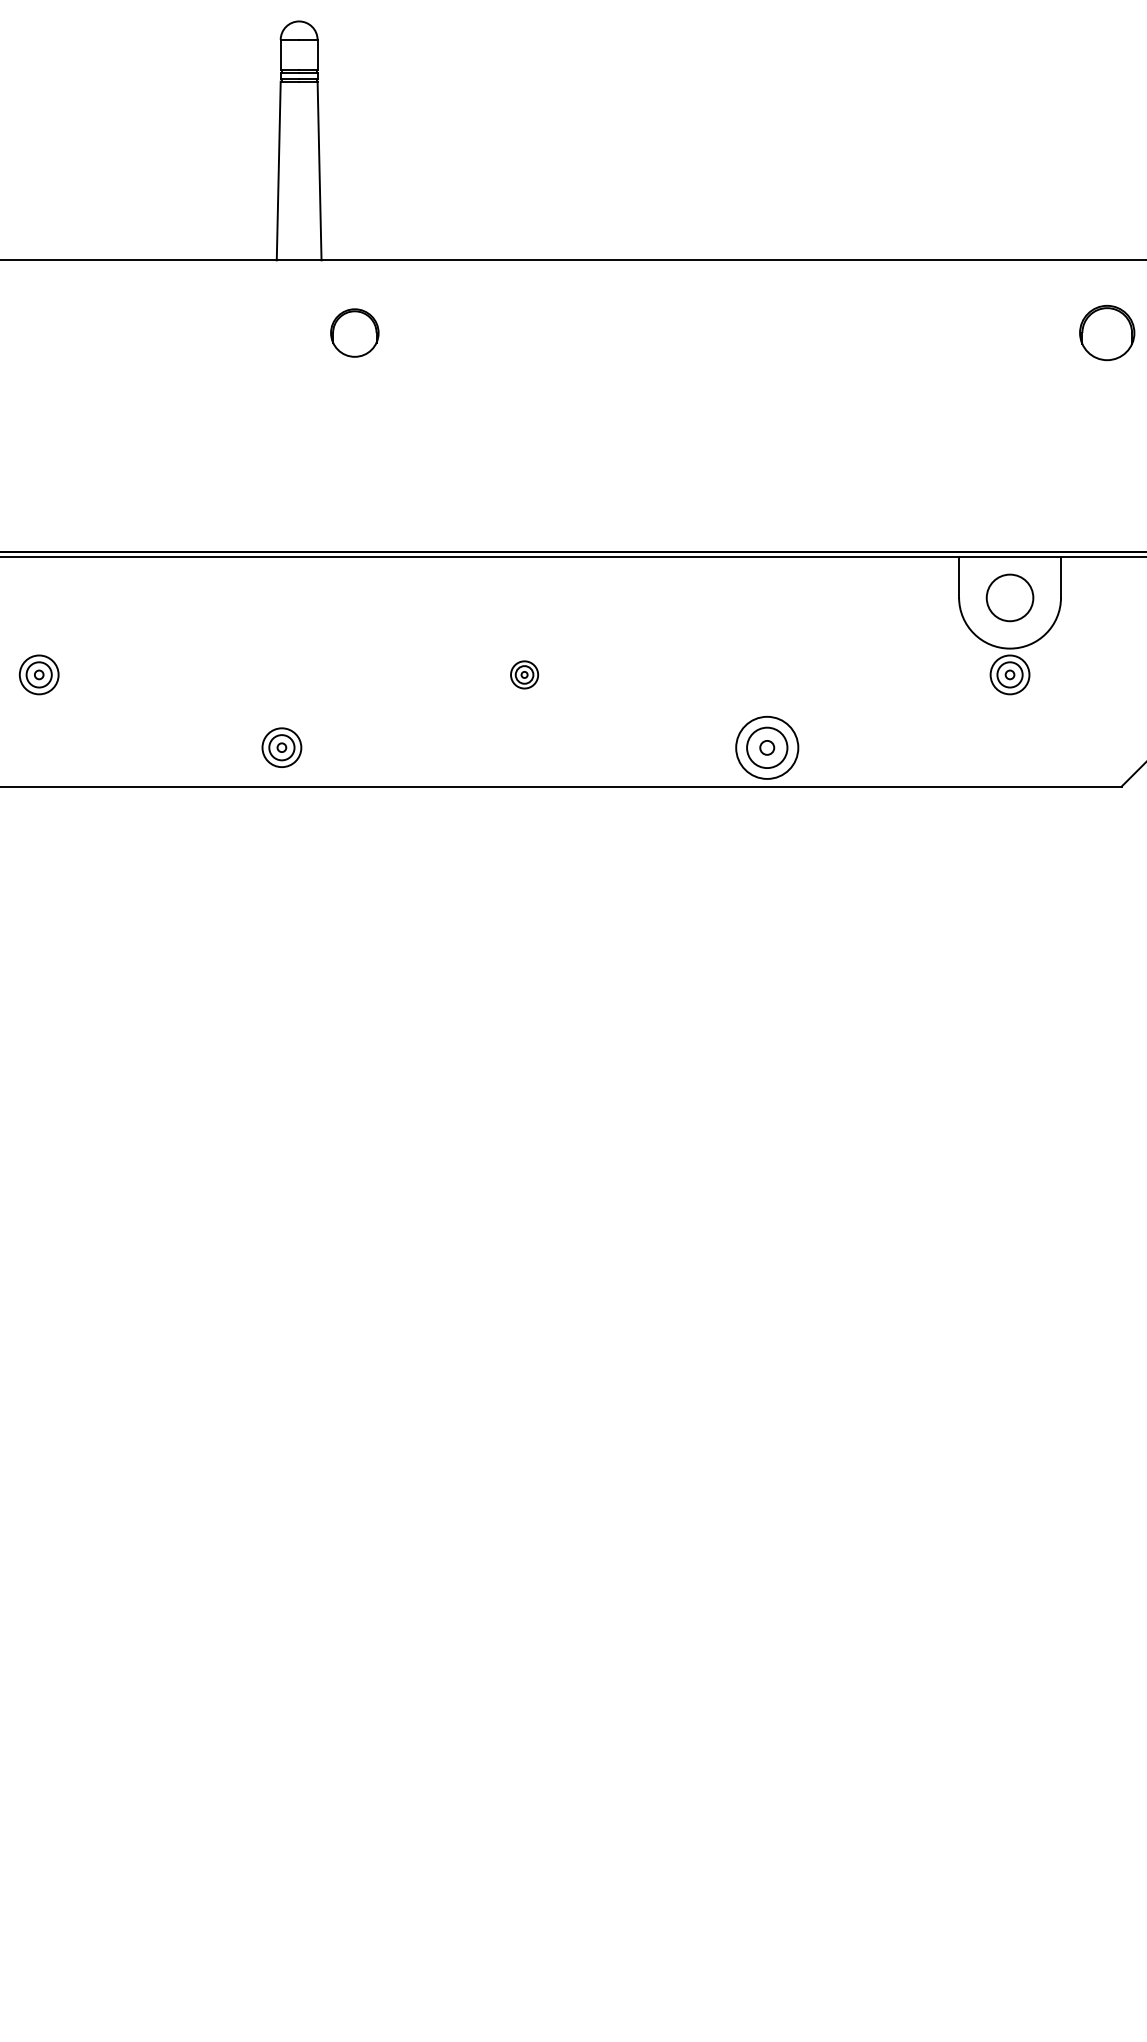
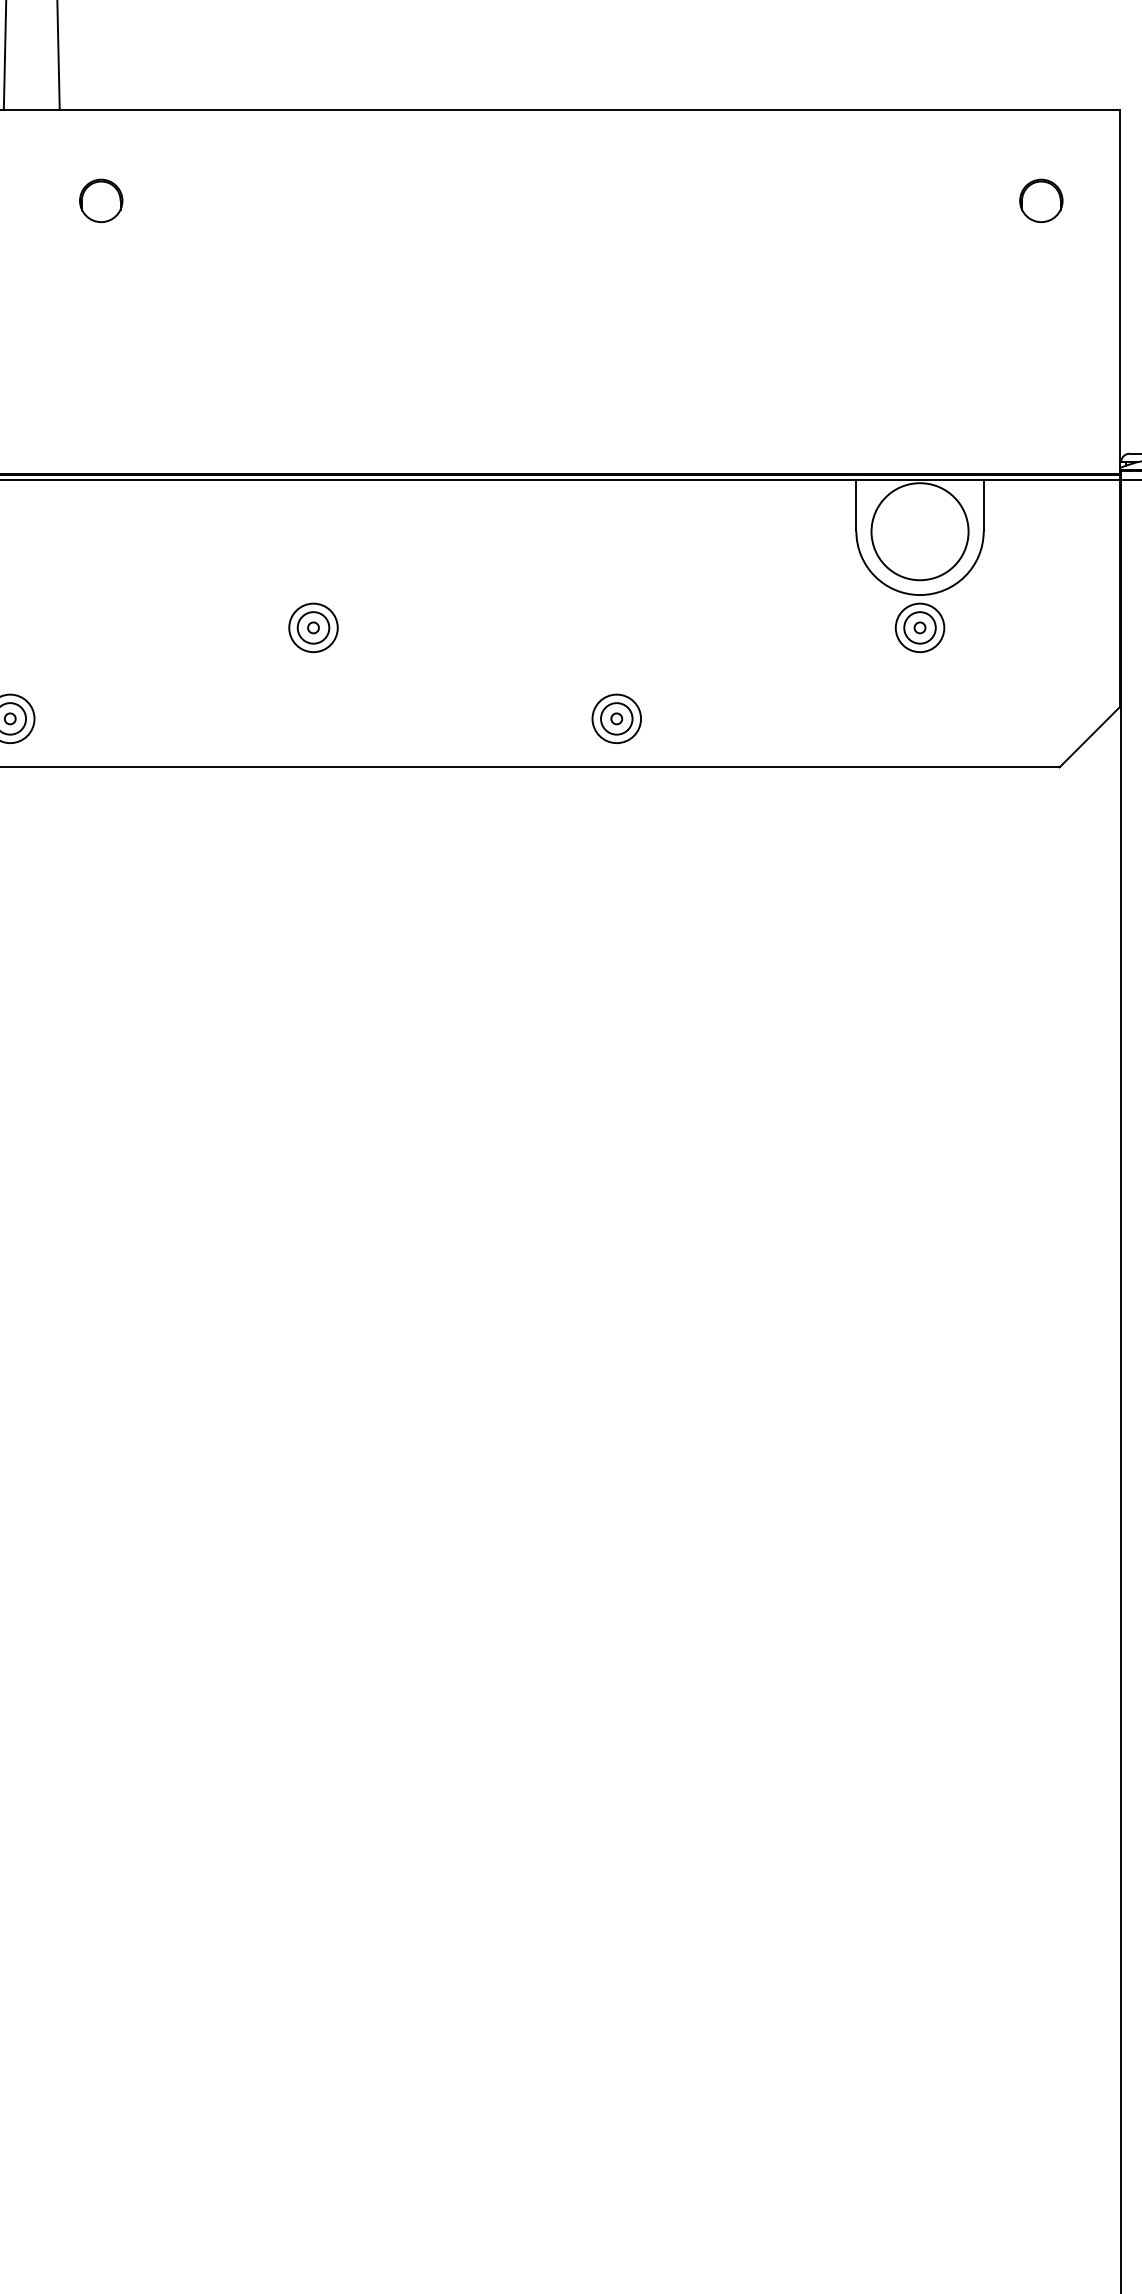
part: (354, 333) -> (100, 201), size x0.71
part: (1106, 333) -> (1040, 201), size x0.62
circle: (1009, 597) -> (919, 531), size x1.67
part: (524, 674) -> (313, 627), size x1.43
part: (767, 747) -> (616, 718), size x0.62

